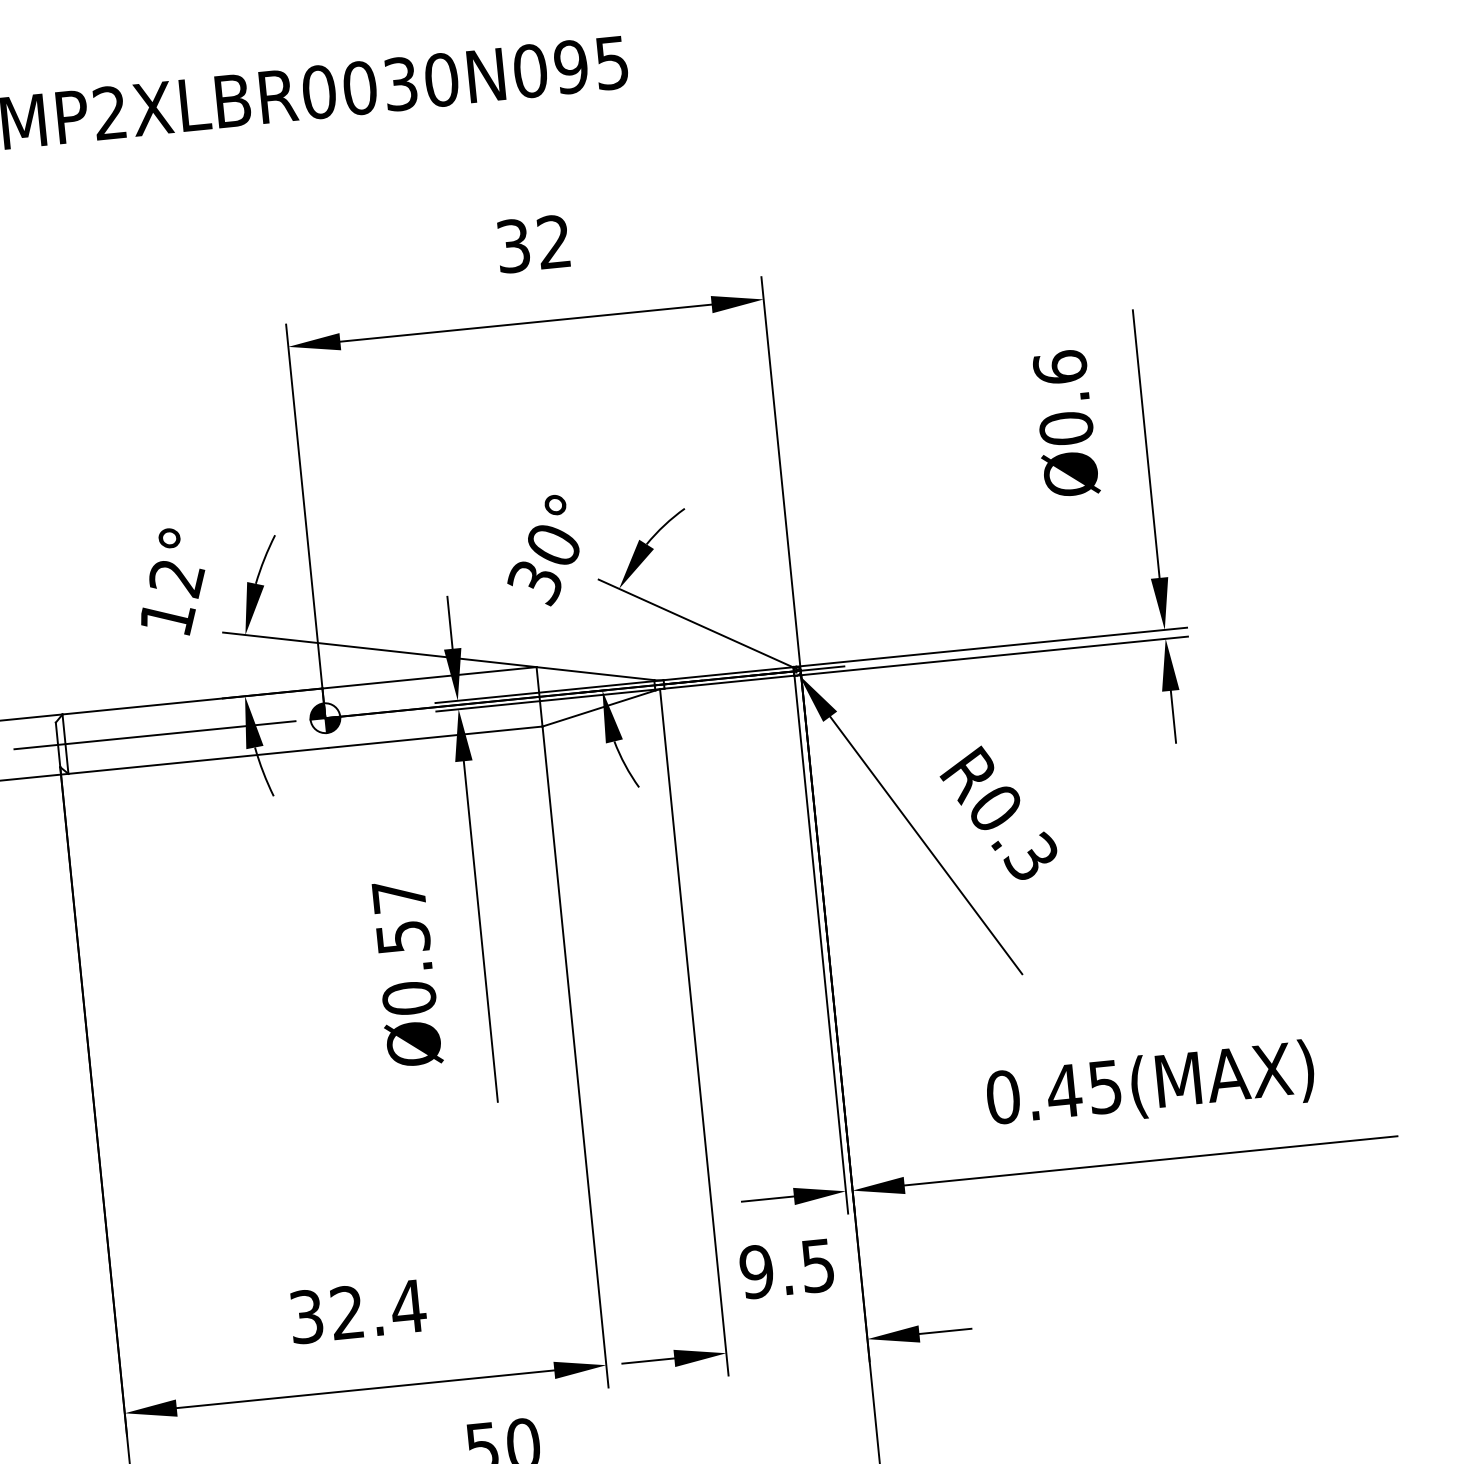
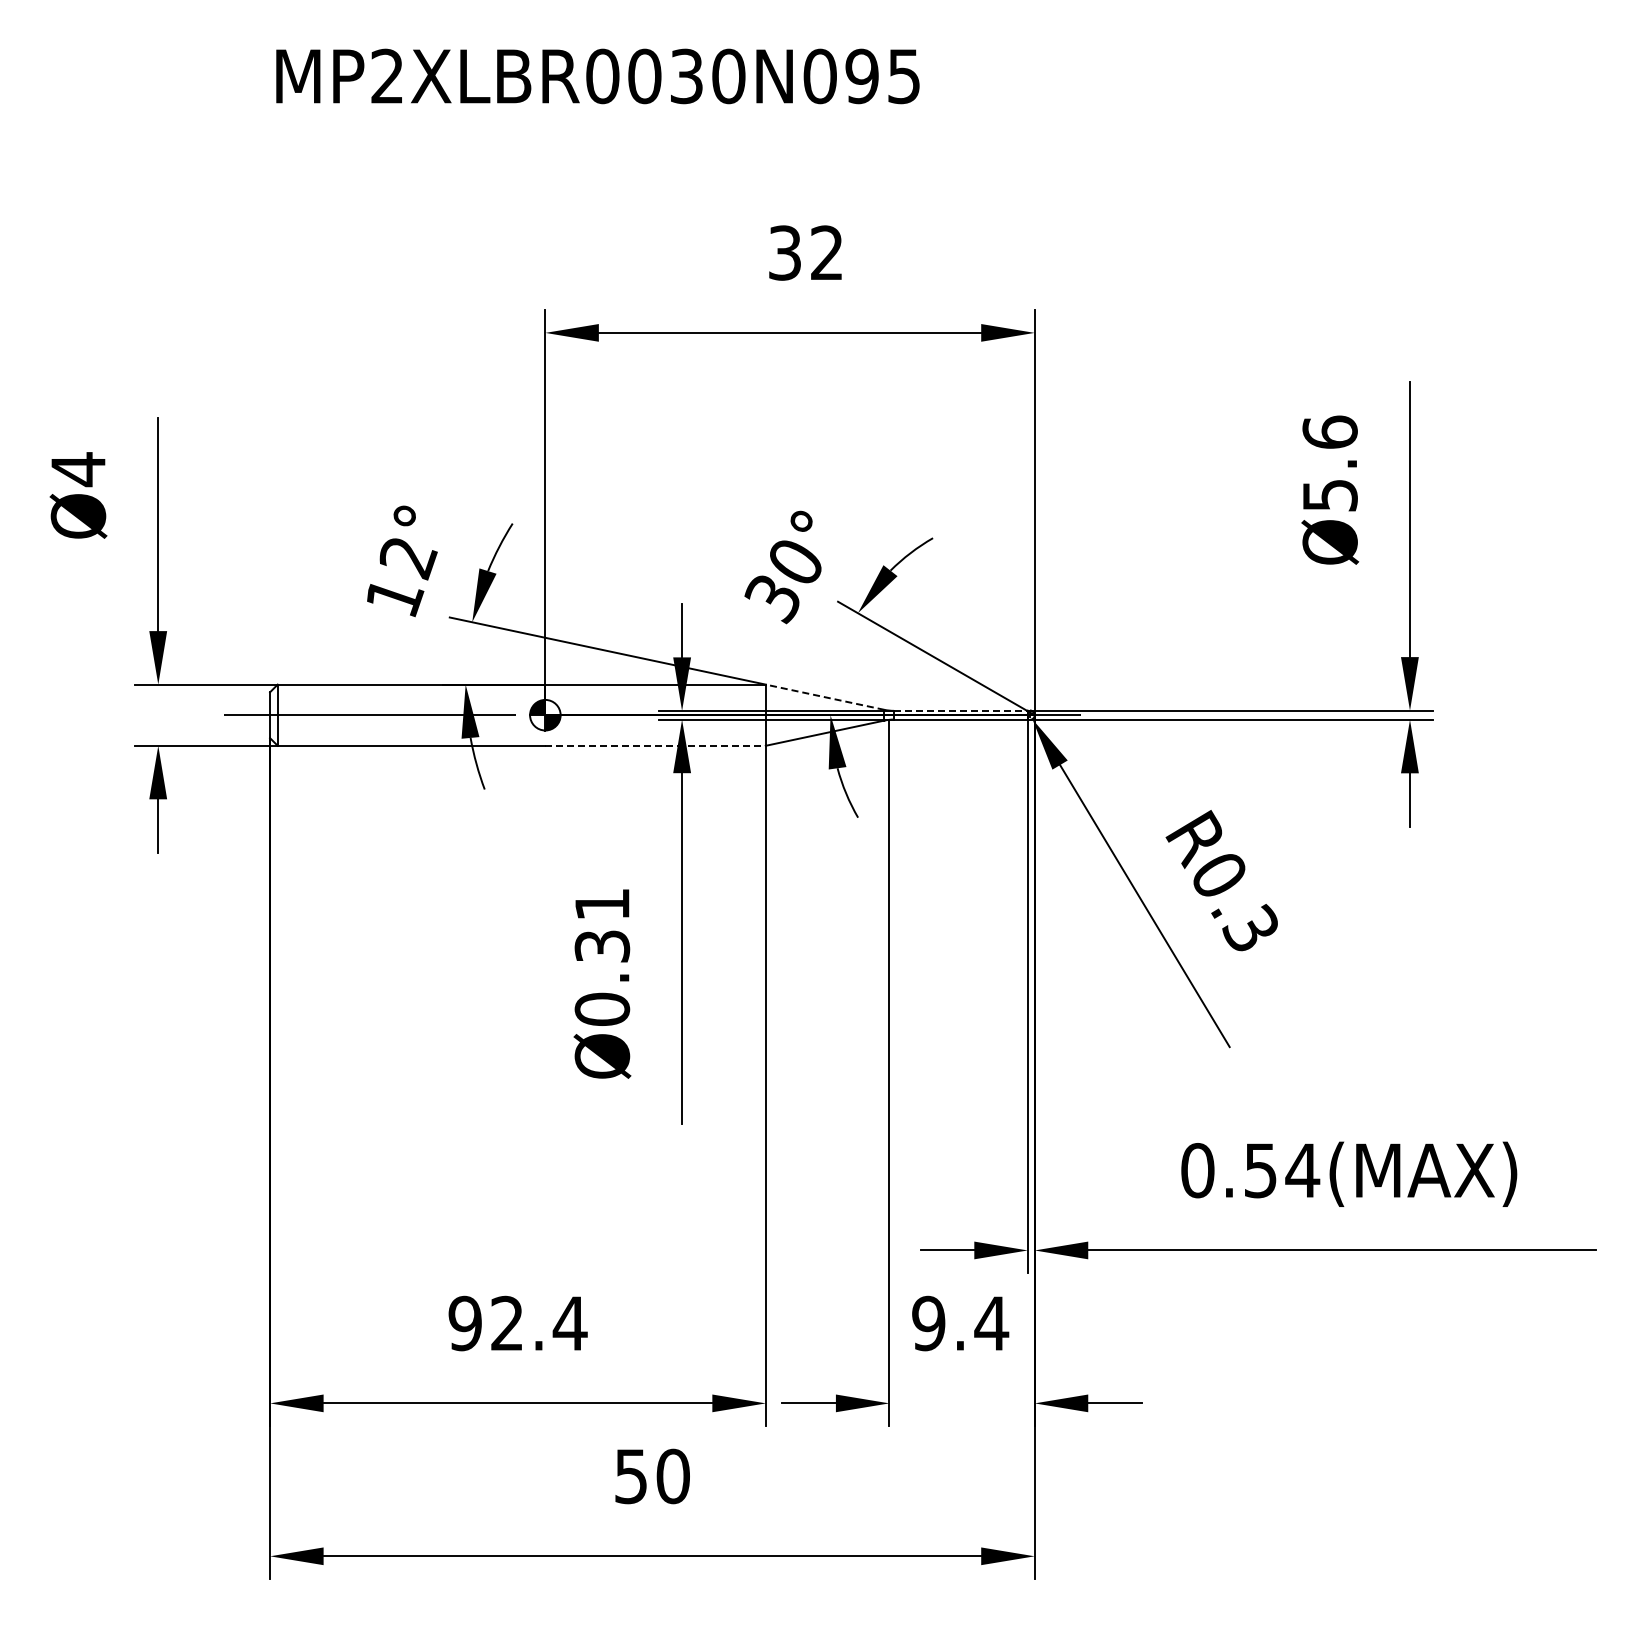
text: (1065, 427) -> (1329, 494), Ø0.6 -> Ø5.6
line: (595, 673) -> (825, 697), solid -> dashed
line: (728, 673) -> (960, 710), solid -> dashed
line: (436, 736) -> (656, 745), solid -> dashed
text: (400, 917) -> (601, 925), Ø0.57 -> Ø0.31
text: (1084, 1089) -> (1281, 1170), 0.45(MAX) -> 0.54(MAX)
text: (817, 1265) -> (991, 1323), 9.5 -> 9.4
text: (305, 1316) -> (464, 1323), 32.4 -> 92.4

